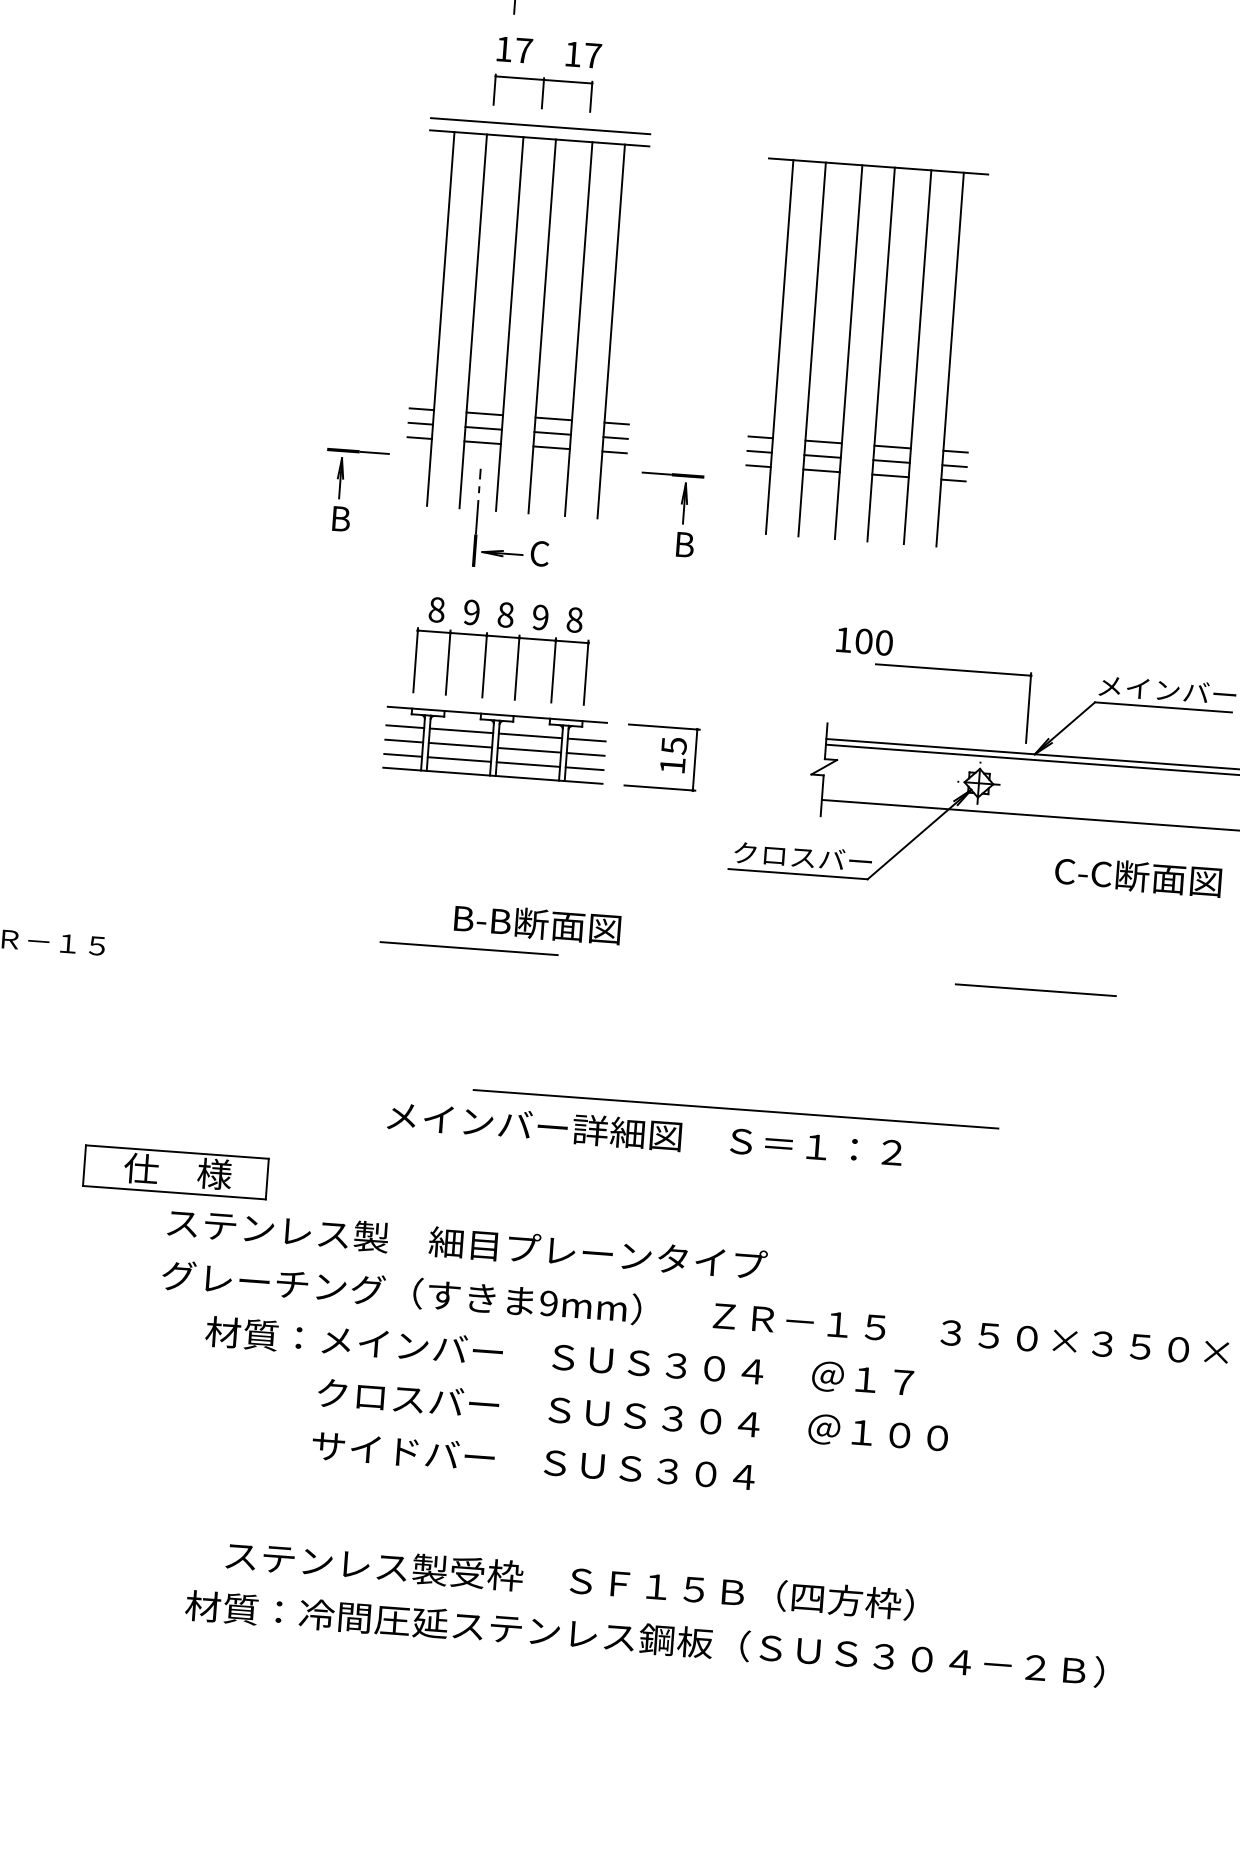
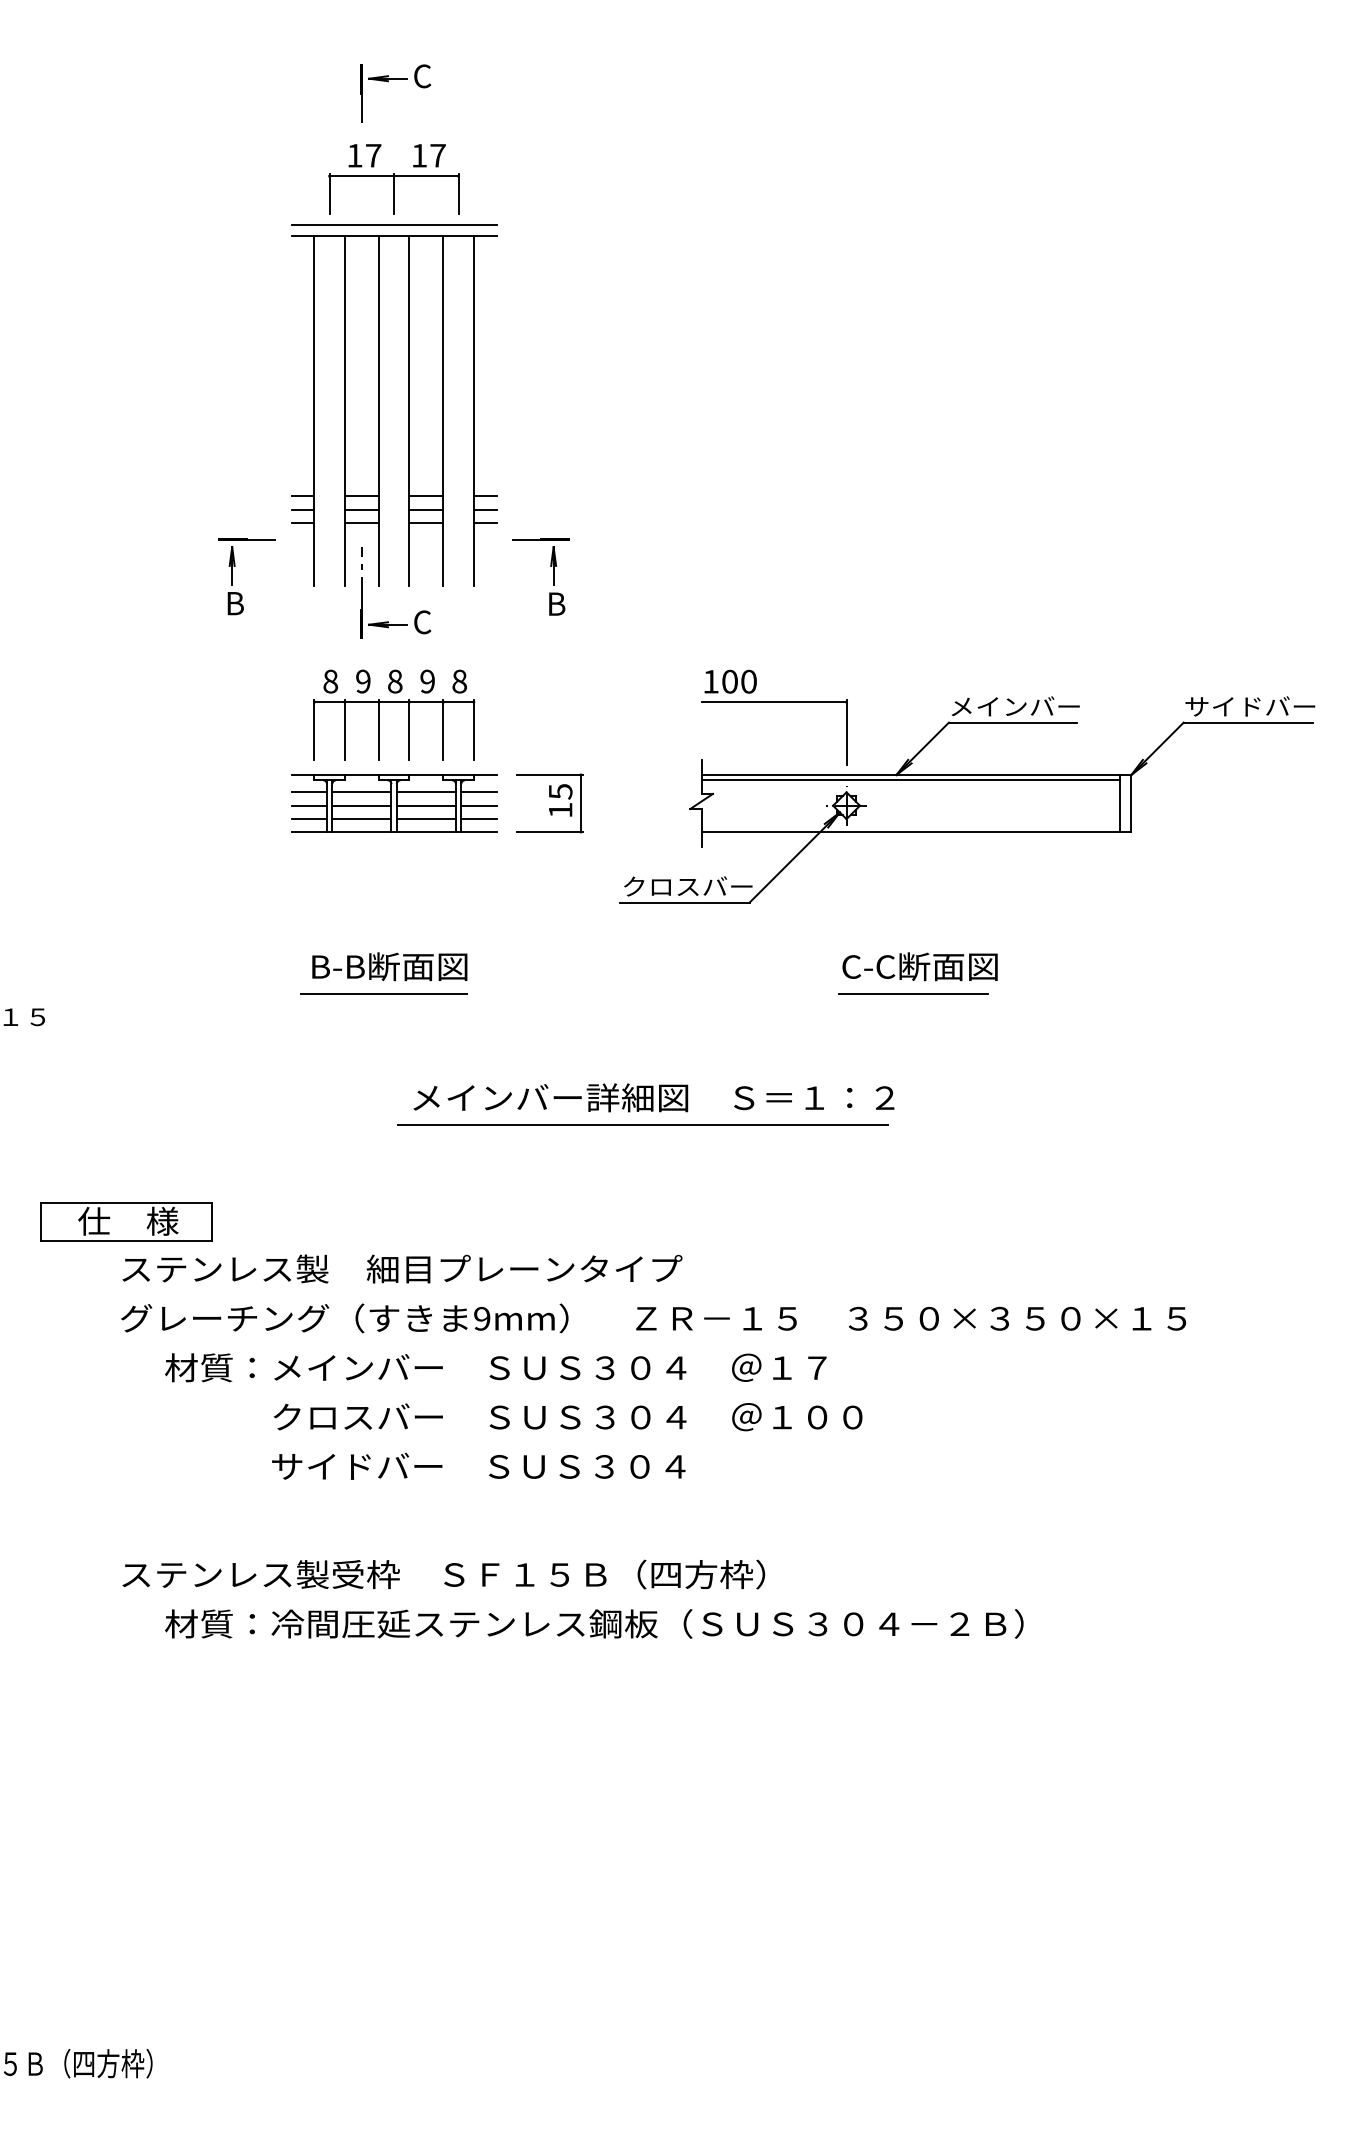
part: (542, 92) -> (393, 193), size x1.43
part: (880, 354) -> (725, 413), removed
part: (953, 670) -> (774, 702), moved
text: (1137, 876) -> (919, 966), moved
text: (537, 923) -> (389, 966), moved
text: (644, 1133) -> (653, 1097), moved
text: (569, 1580) -> (443, 1574), moved

